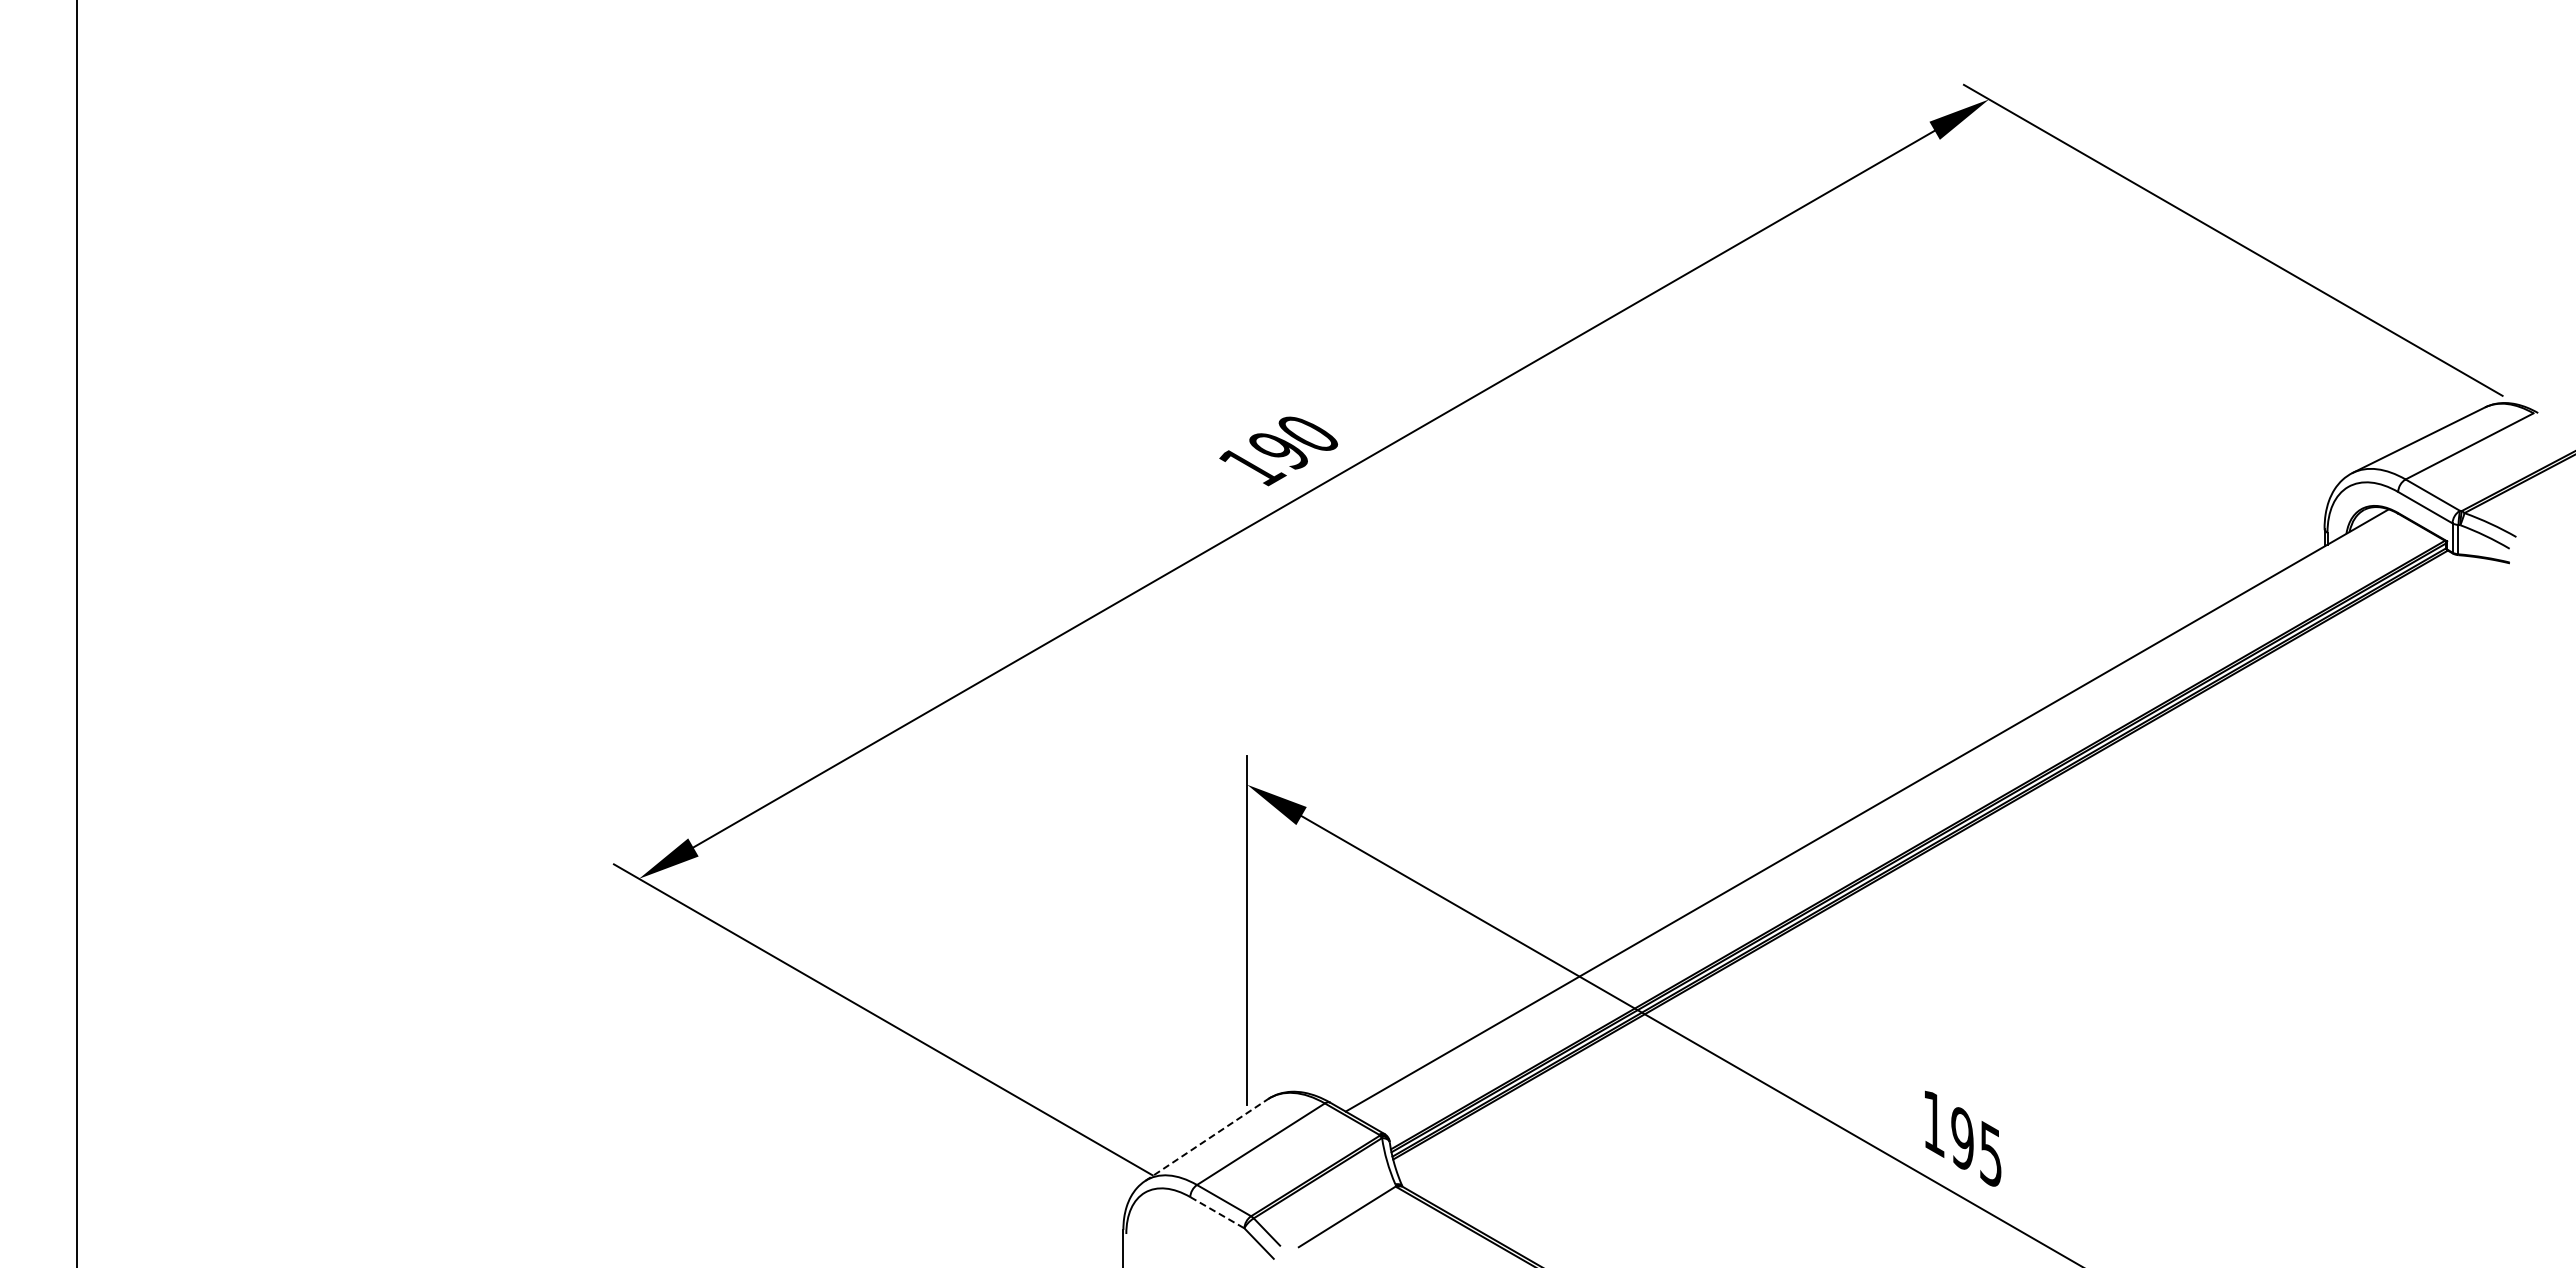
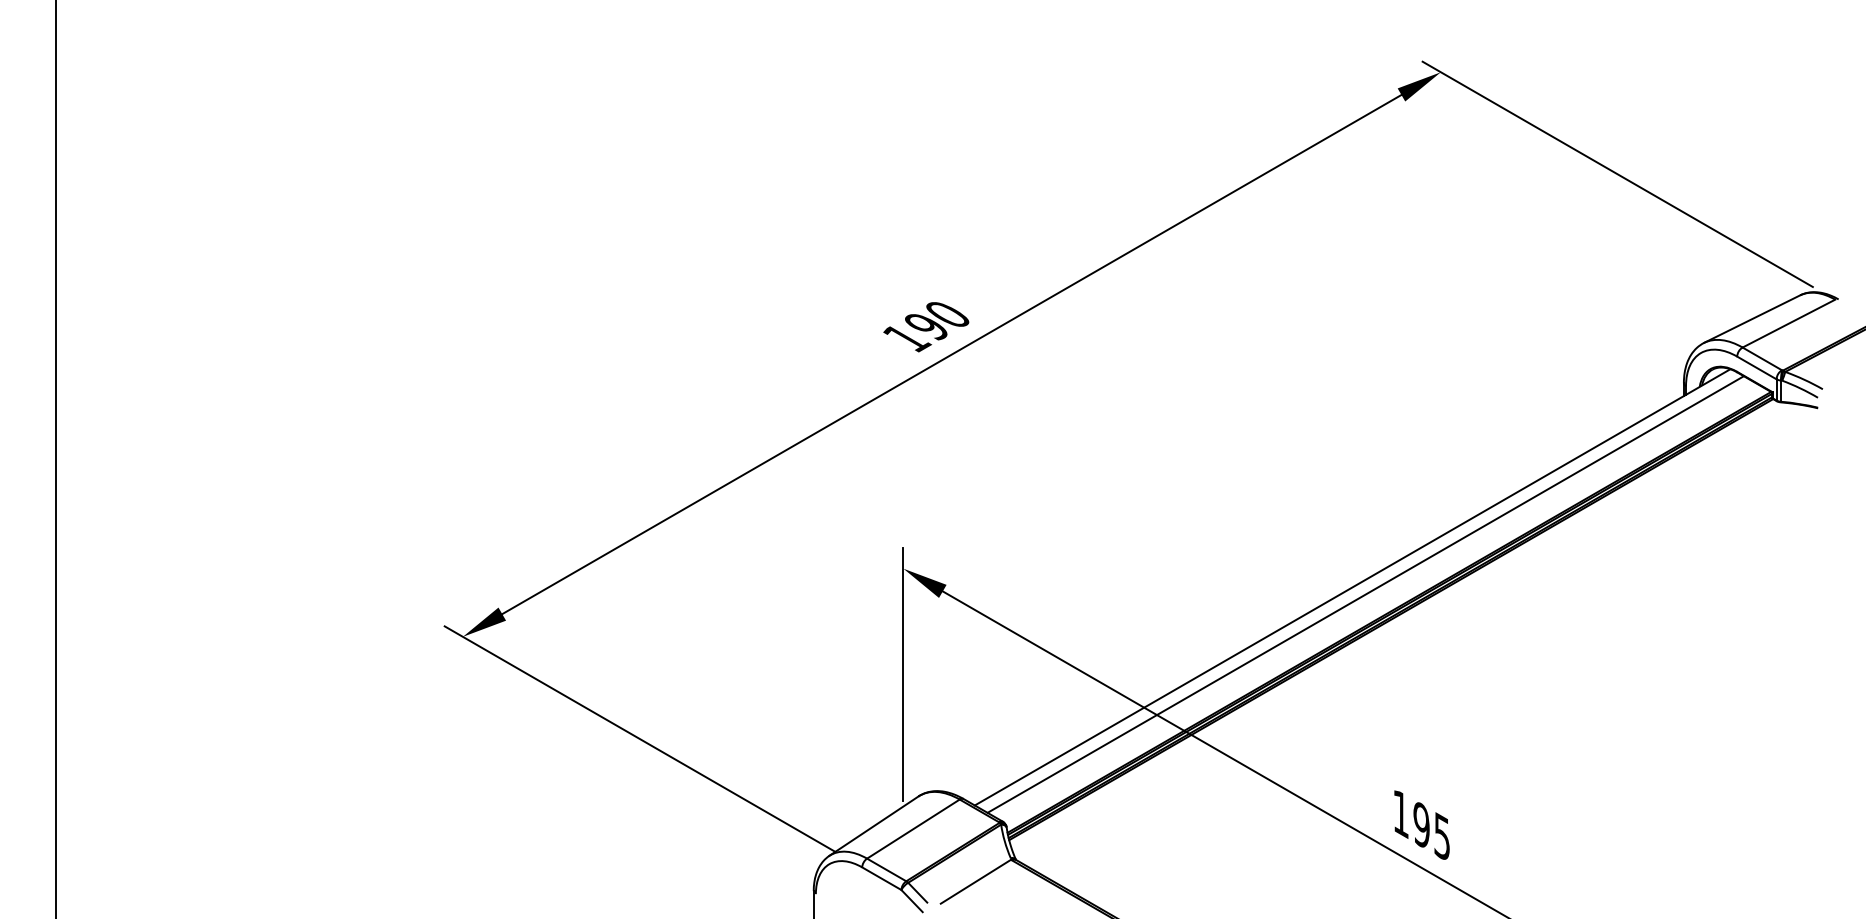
line: (1885, 820) -> (1365, 594), added
line: (1206, 1140) -> (873, 826), dashed -> solid
line: (1217, 1212) -> (881, 878), dashed -> solid

